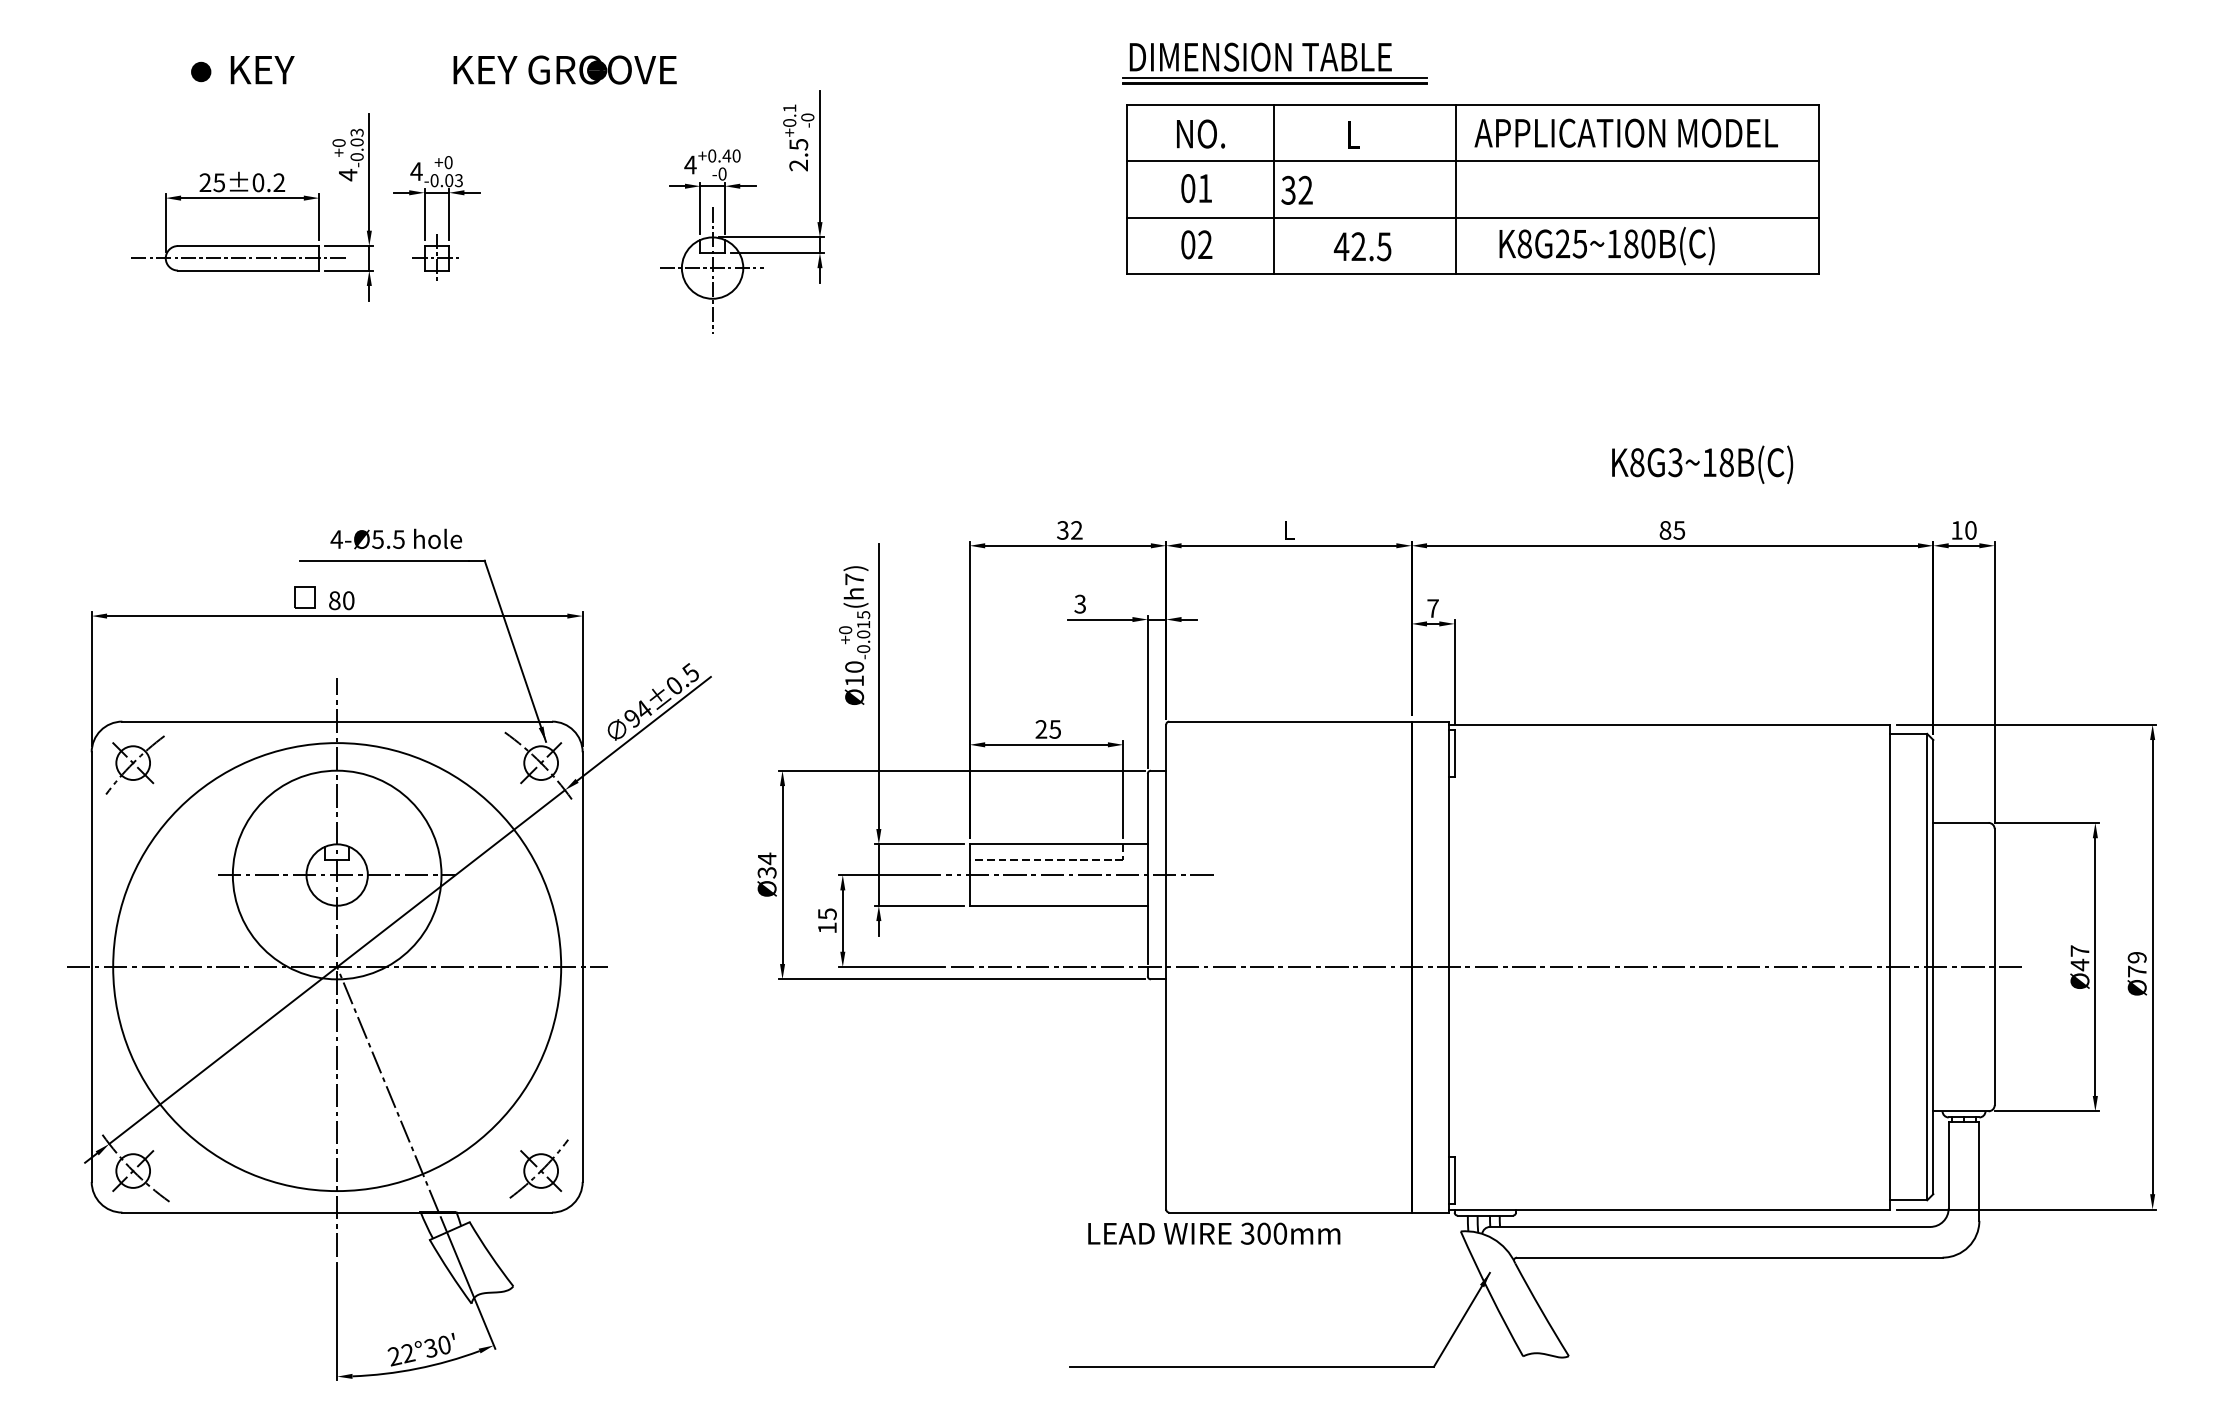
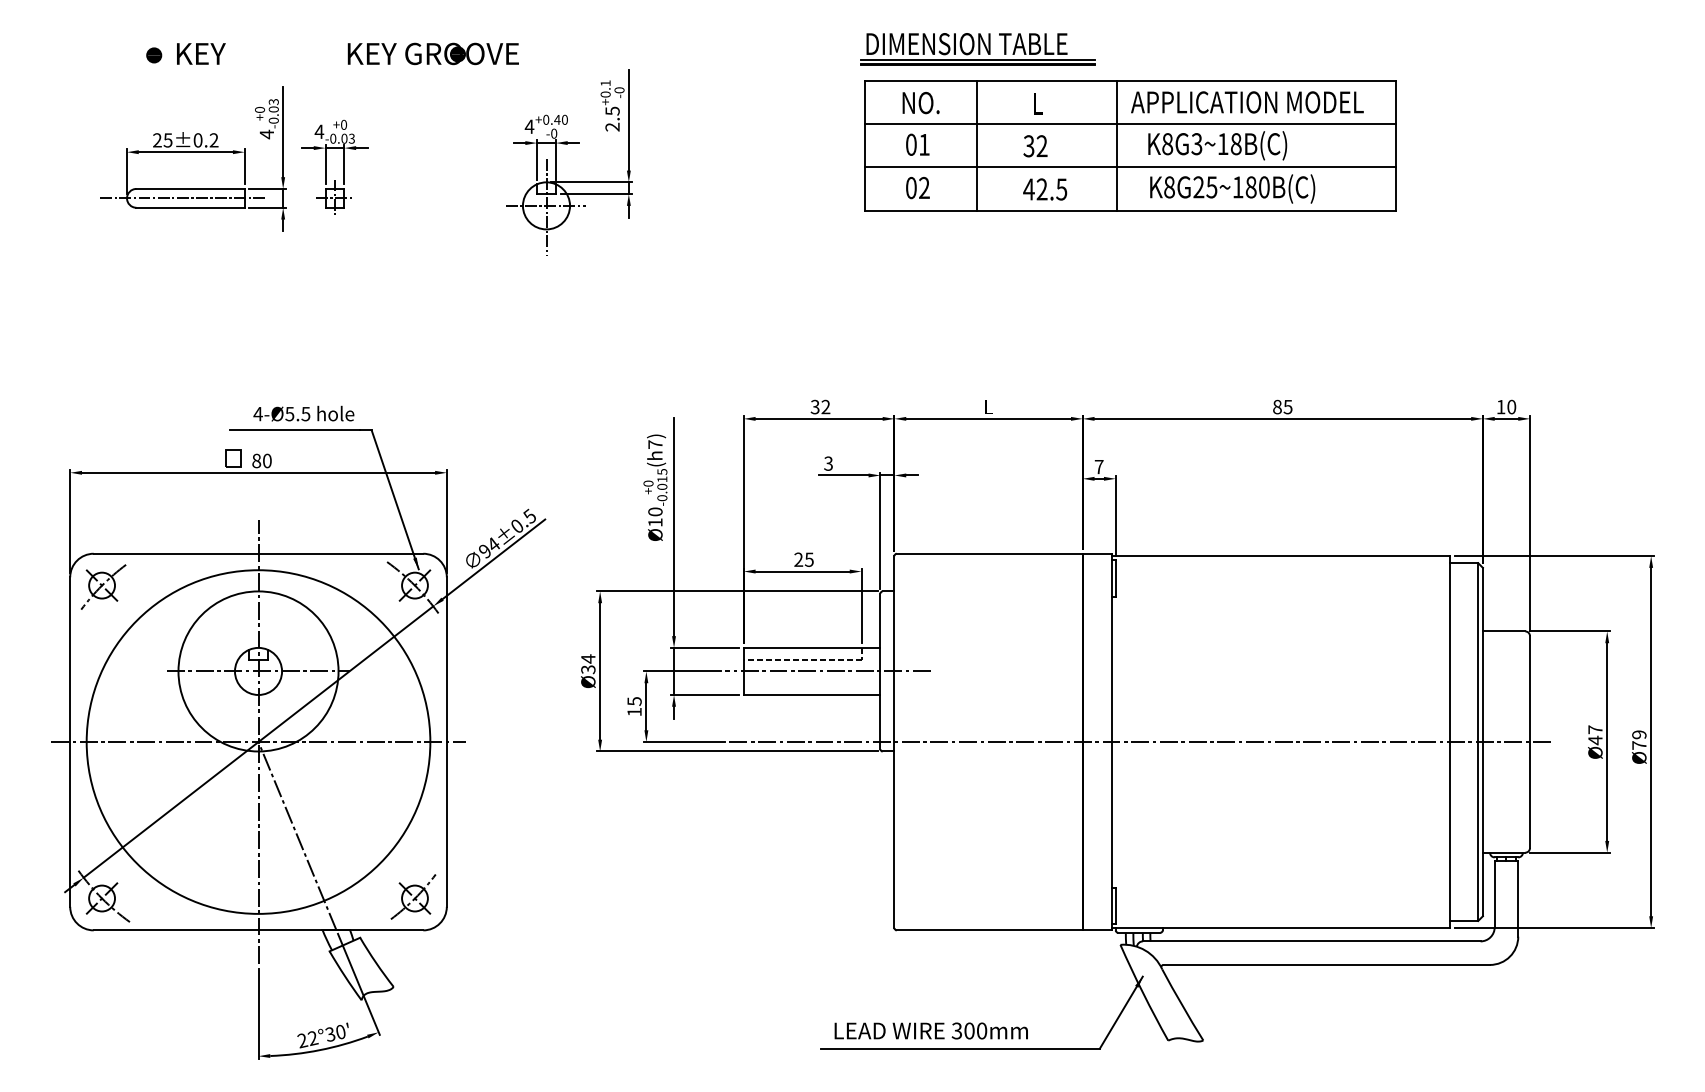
text: (1296, 189) -> (1035, 145), moved
text: (1702, 464) -> (1217, 145), moved
text: (1214, 1233) -> (931, 1030), moved

